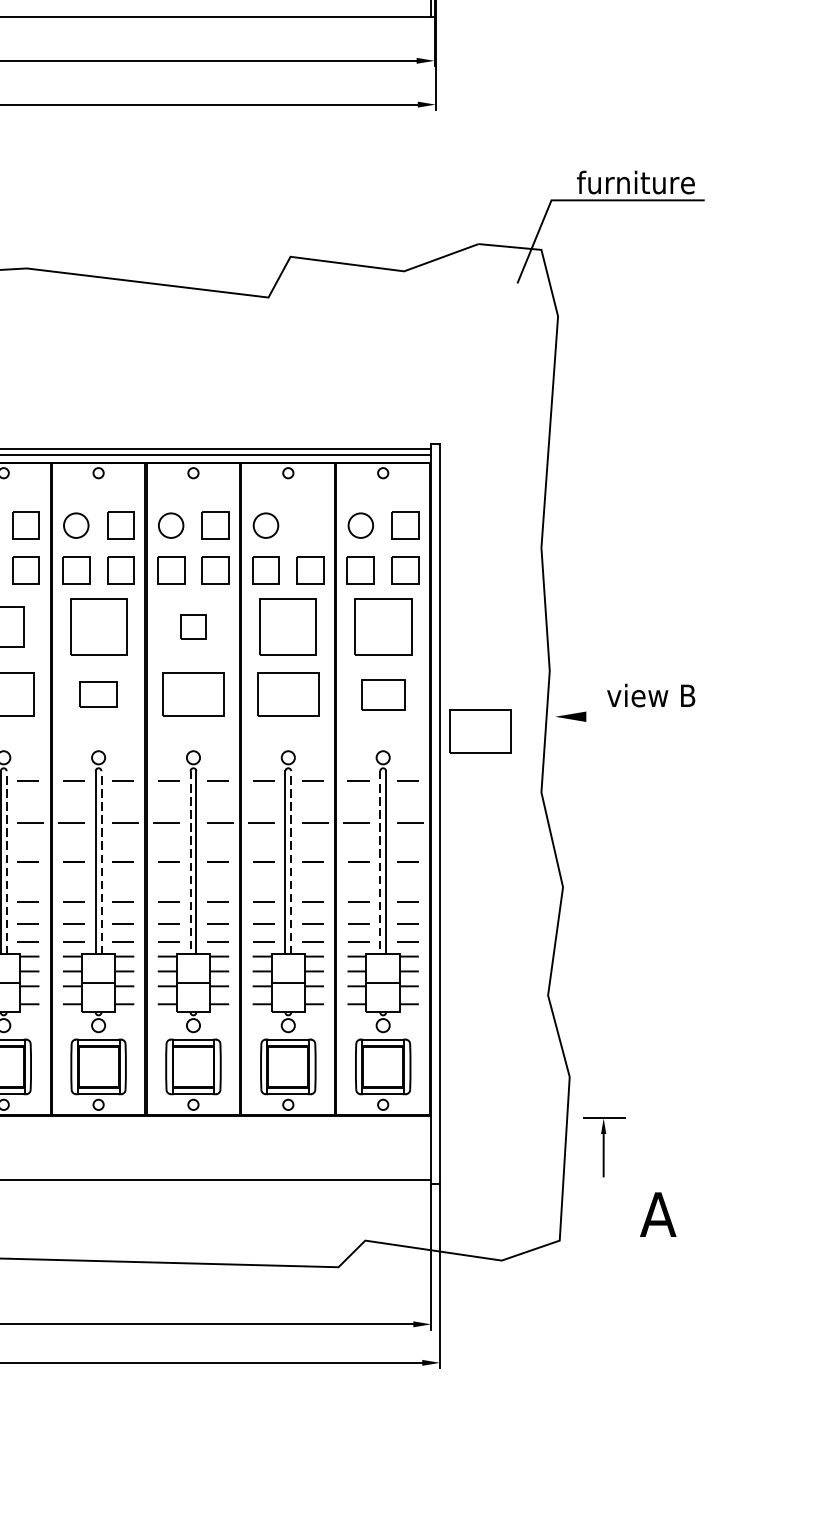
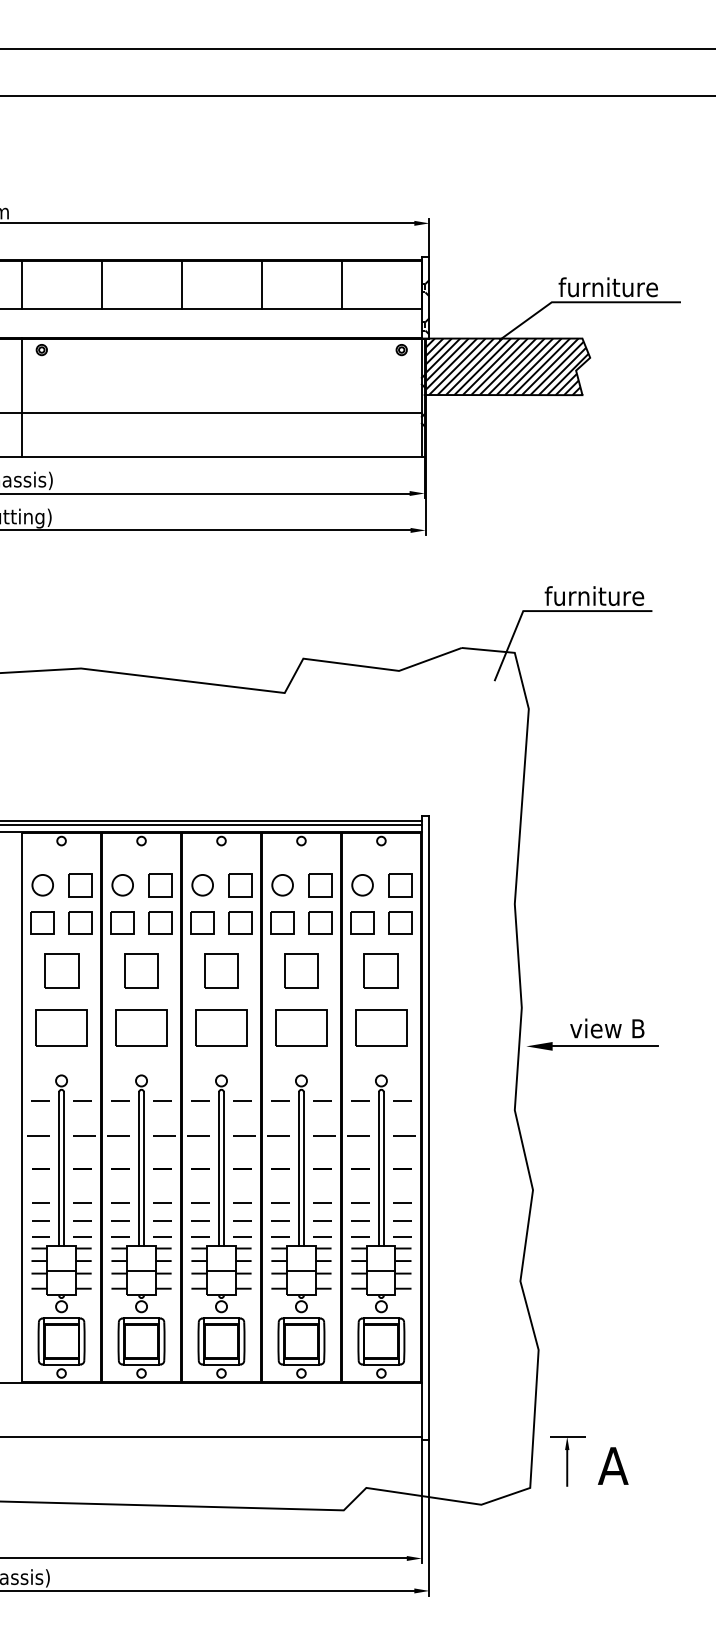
part: (310, 525) -> (320, 885), added
part: (98, 626) -> (141, 970), size x0.71
part: (193, 626) -> (221, 970), size x1.67
part: (288, 626) -> (301, 970), size x0.71
part: (382, 626) -> (380, 970), size x0.71
part: (98, 694) -> (141, 1027), size x1.67
part: (383, 694) -> (381, 1027), size x1.43
line: (647, 716) -> (604, 1046), added
part: (480, 731) -> (463, 1058), removed
line: (7, 861) -> (64, 1168), dashed -> solid
line: (100, 861) -> (143, 1168), dashed -> solid
line: (290, 861) -> (303, 1168), dashed -> solid
line: (191, 862) -> (219, 1169), dashed -> solid
line: (379, 862) -> (378, 1169), dashed -> solid
part: (603, 1147) -> (567, 1461), moved

